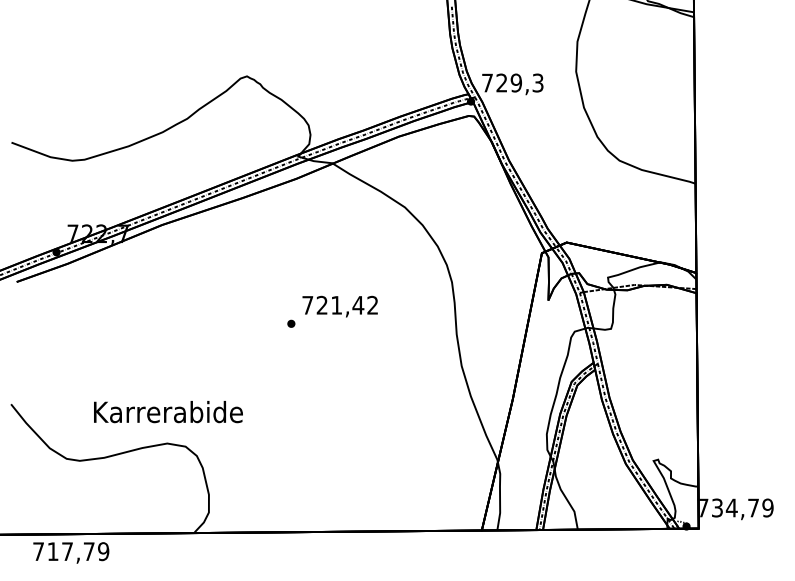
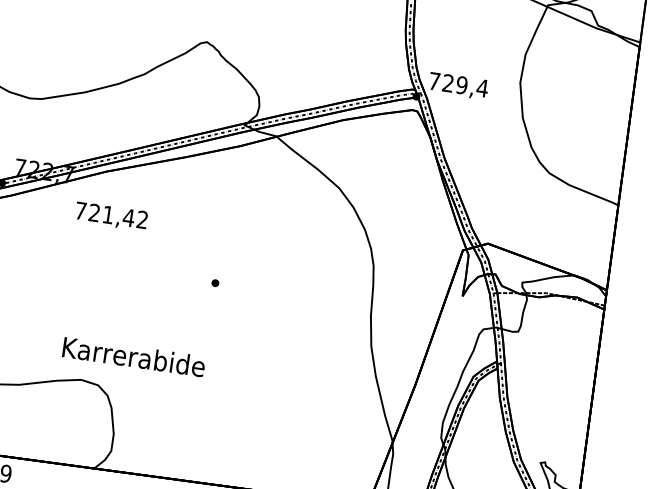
text: (538, 82) -> (483, 87), 729,3 -> 729,4
text: (339, 306) -> (110, 216), moved
text: (168, 412) -> (134, 357), moved

